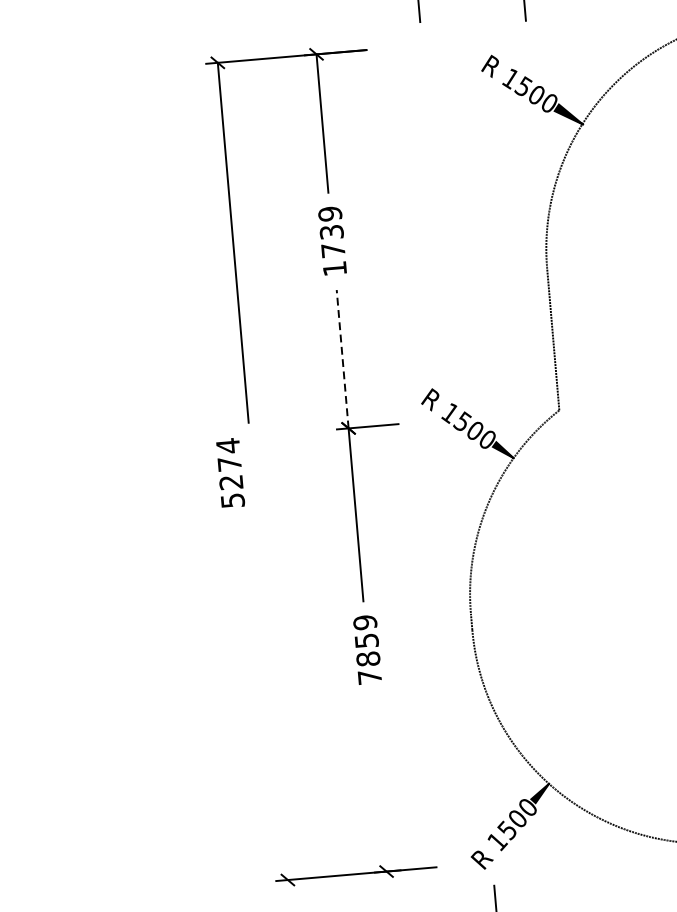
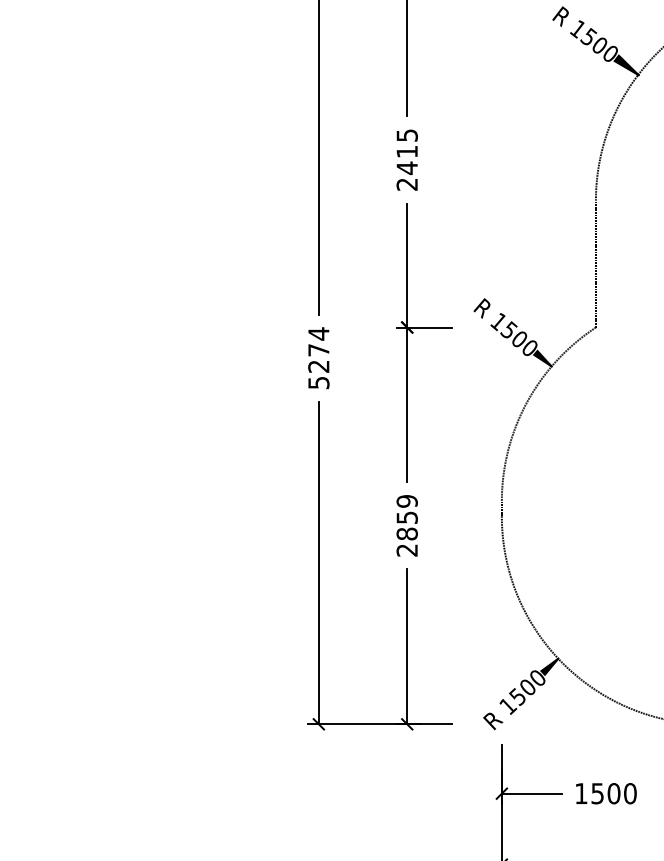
text: (331, 240) -> (406, 159), 1739 -> 2415
line: (342, 359) -> (407, 265), dashed -> solid
text: (230, 473) -> (318, 358), moved
text: (369, 677) -> (406, 550), 7859 -> 2859
line: (271, 699) -> (318, 562), added
line: (379, 784) -> (407, 646), added

